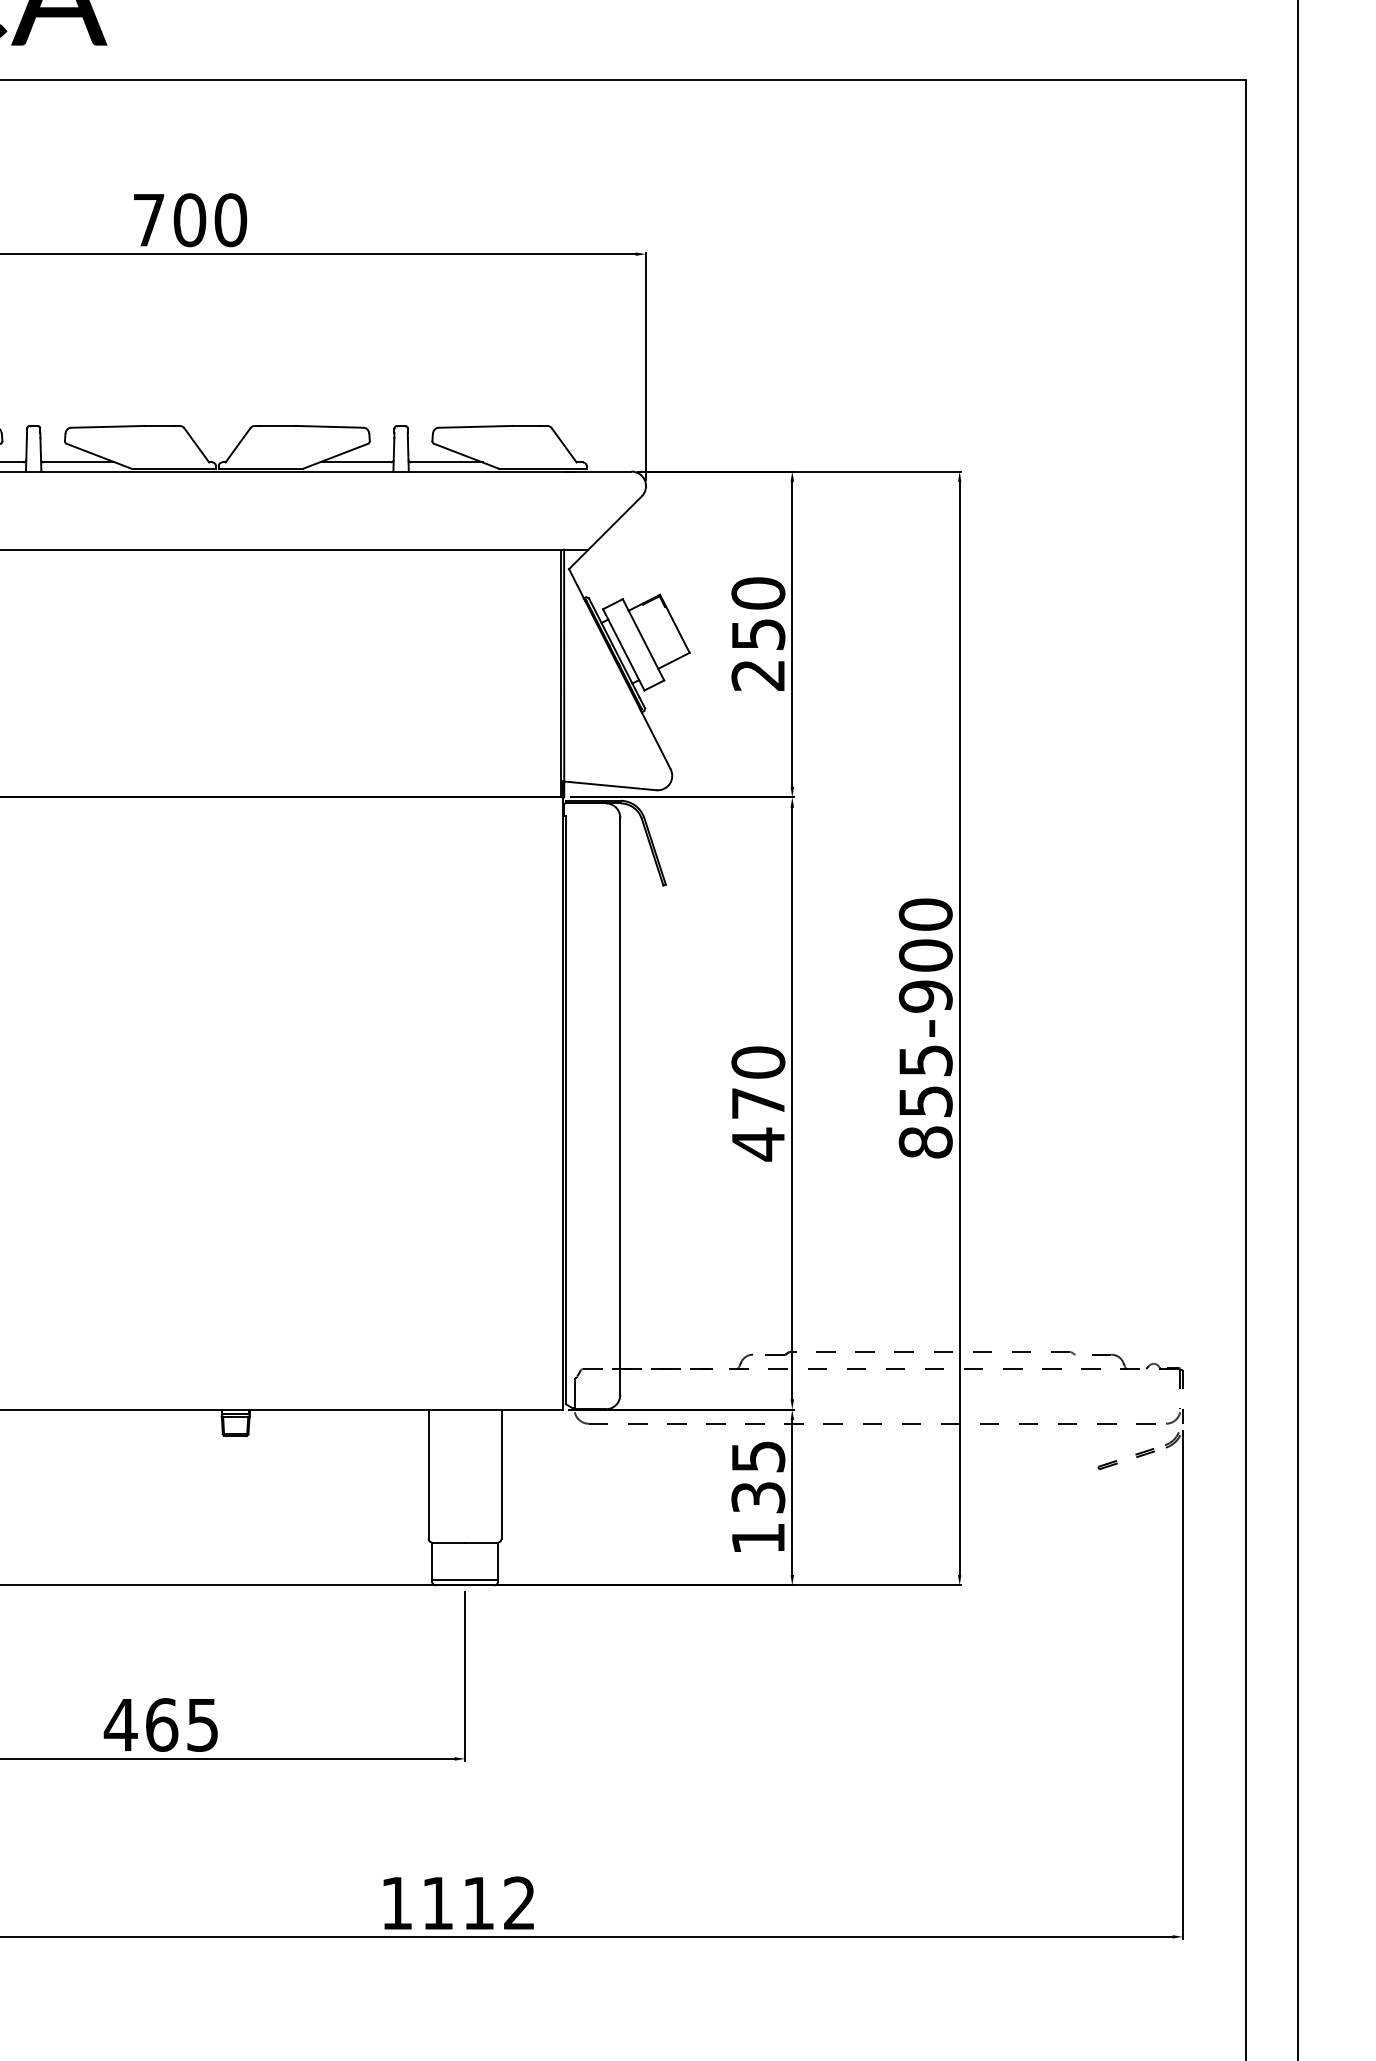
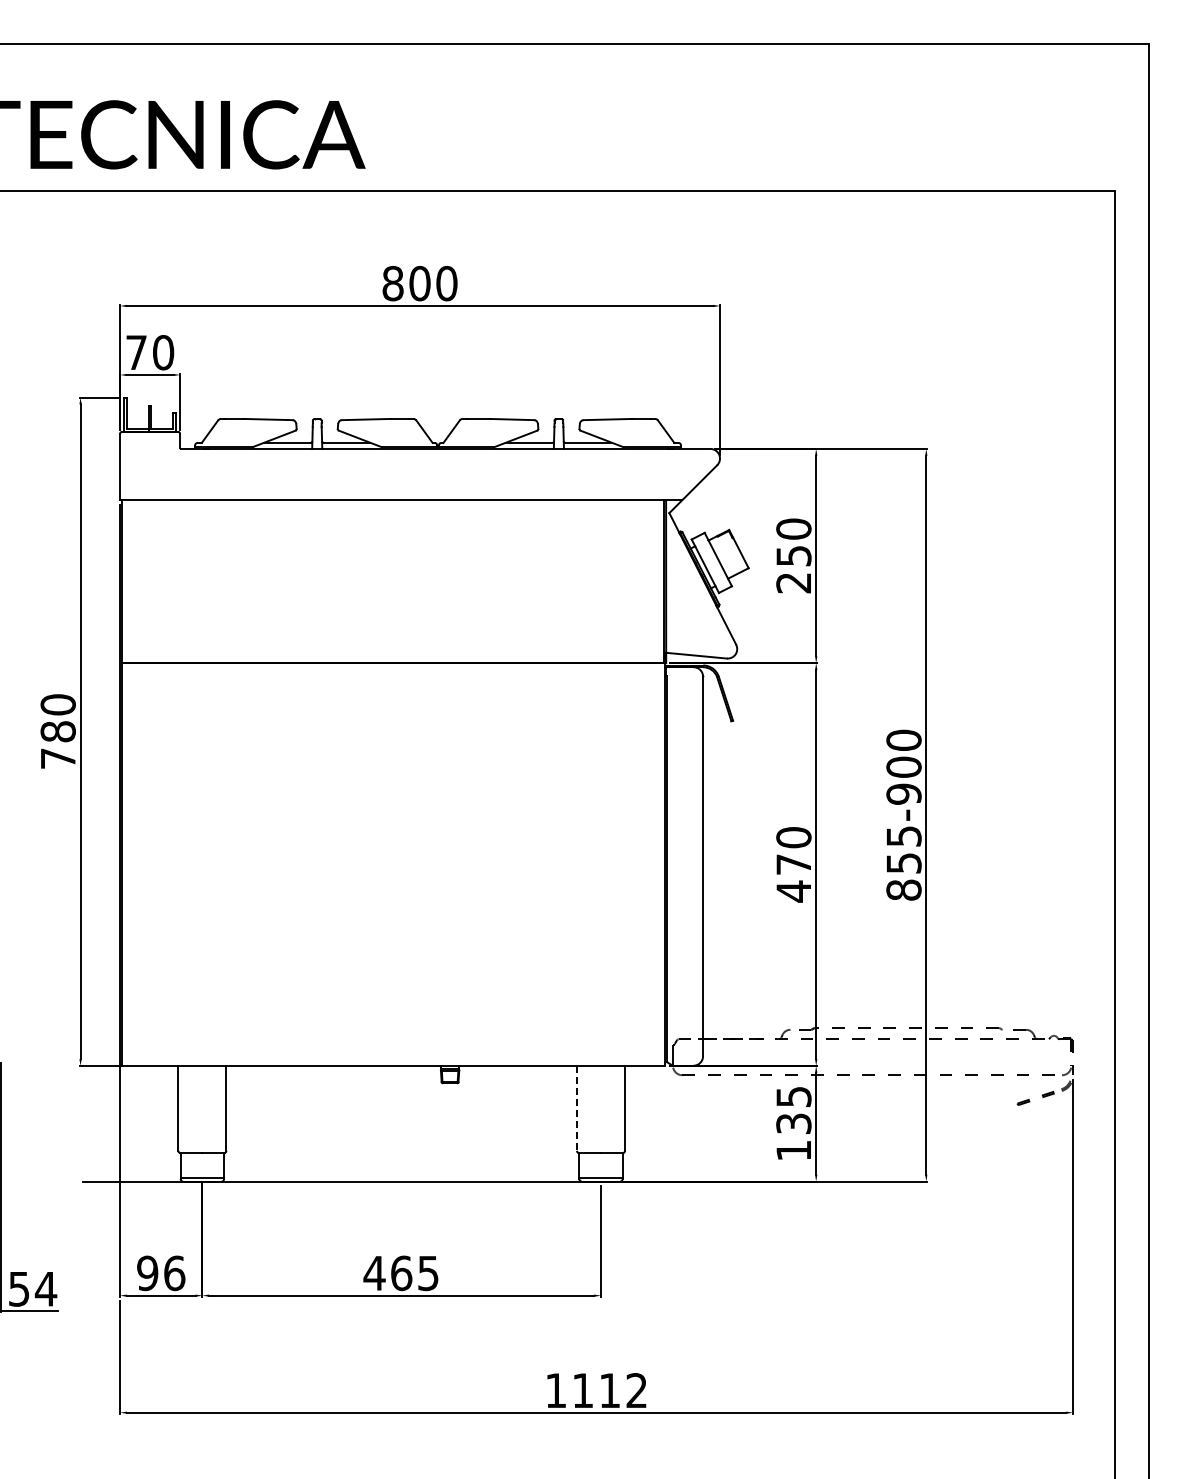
text: (148, 220) -> (392, 283), 700 -> 800
line: (427, 1474) -> (576, 1108), solid -> dashed

